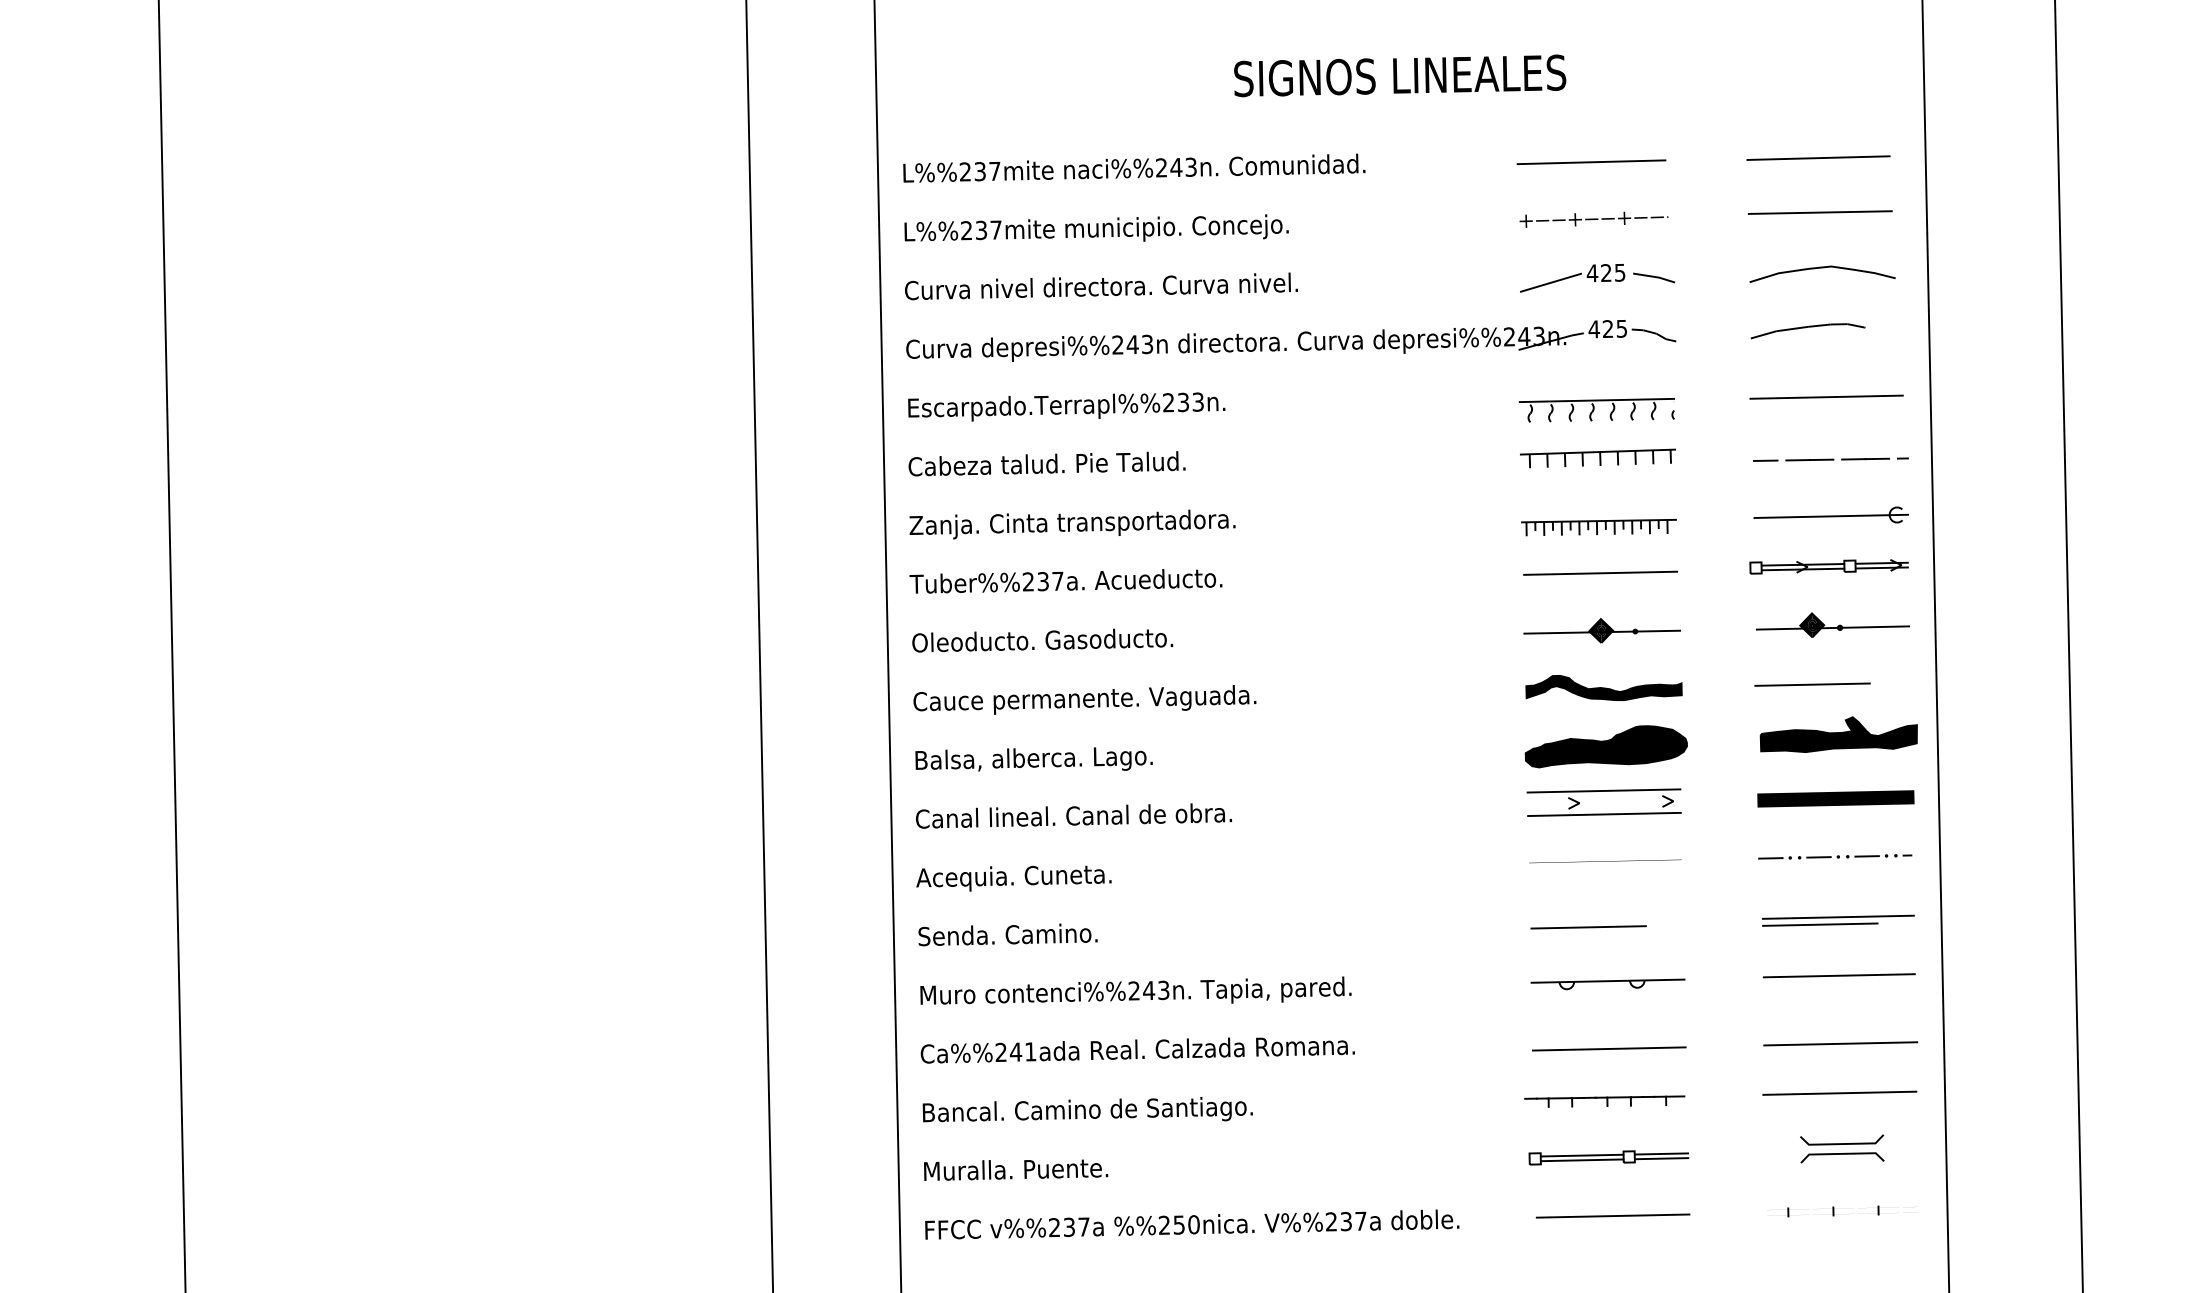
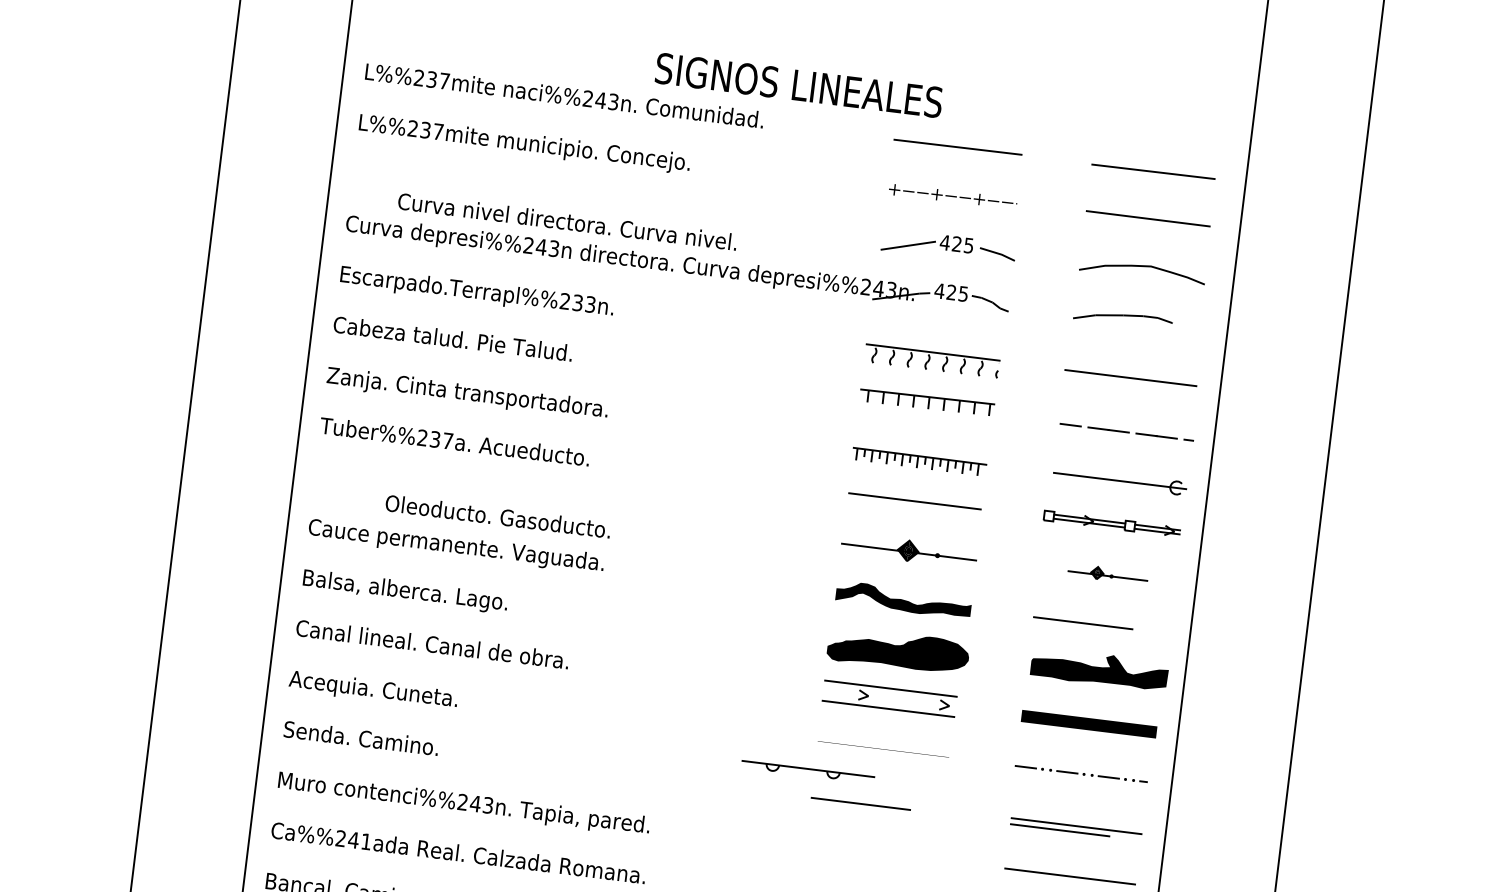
text: (1400, 75) -> (799, 85), moved
text: (1101, 286) -> (567, 221), moved
part: (1832, 624) -> (1107, 574), size x0.6
text: (1042, 640) -> (498, 516), moved
part: (1607, 984) -> (807, 771), moved

